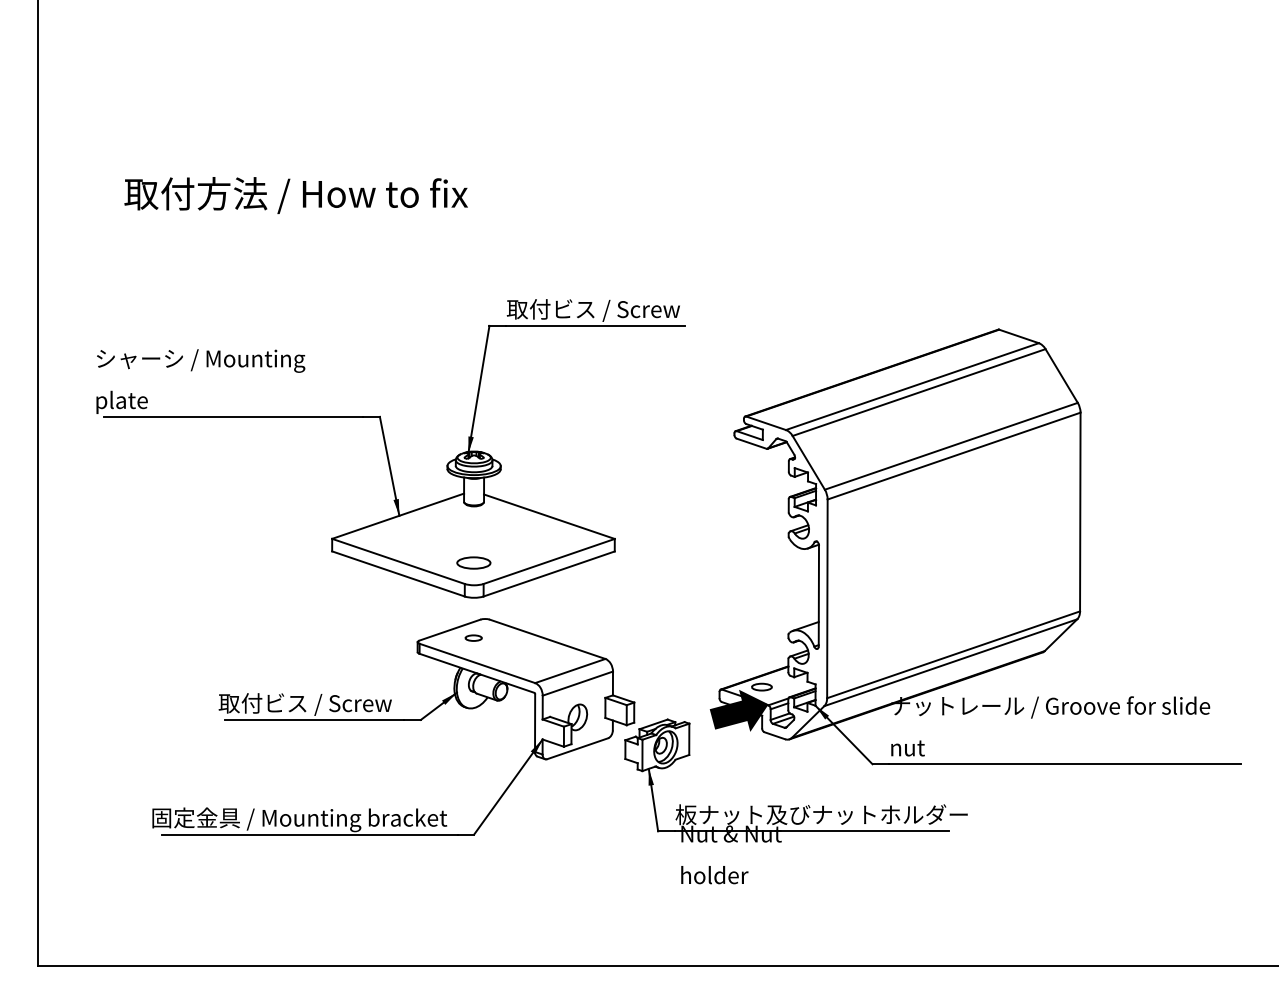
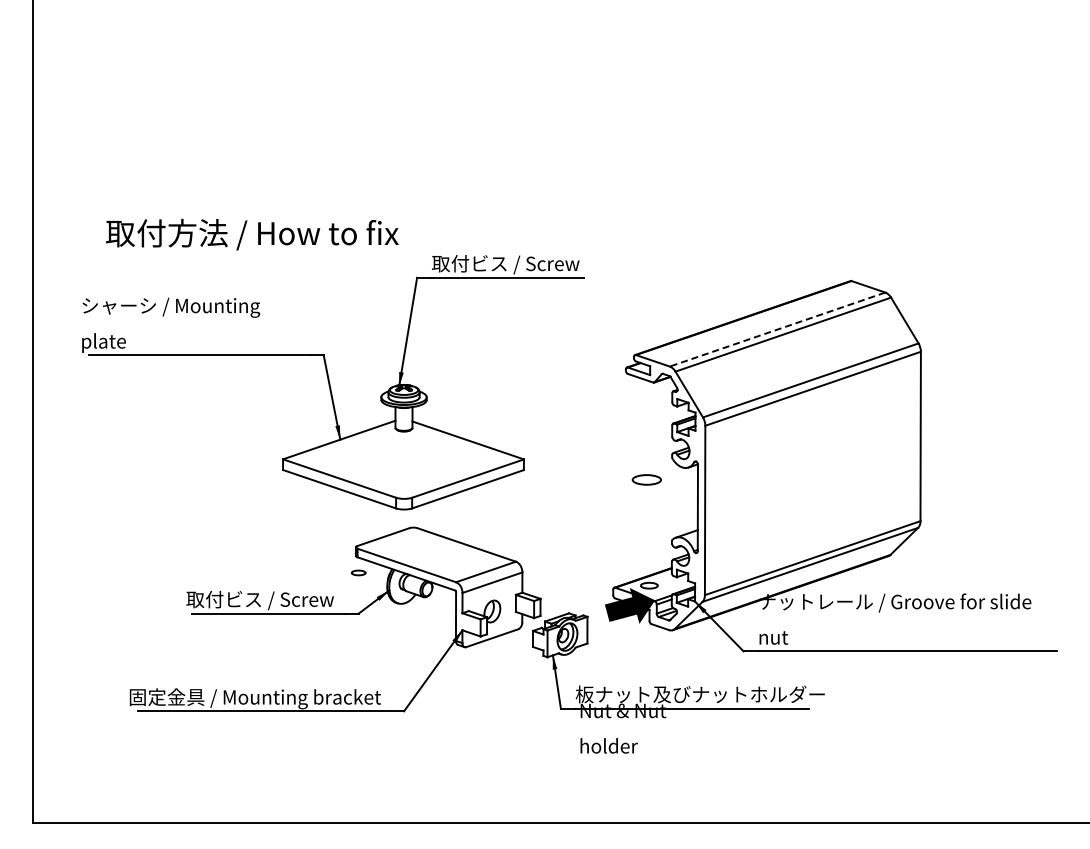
text: (296, 195) -> (252, 234), moved
line: (912, 386) -> (777, 329), solid -> dashed
part: (473, 562) -> (646, 479), moved
part: (473, 637) -> (358, 572), moved

